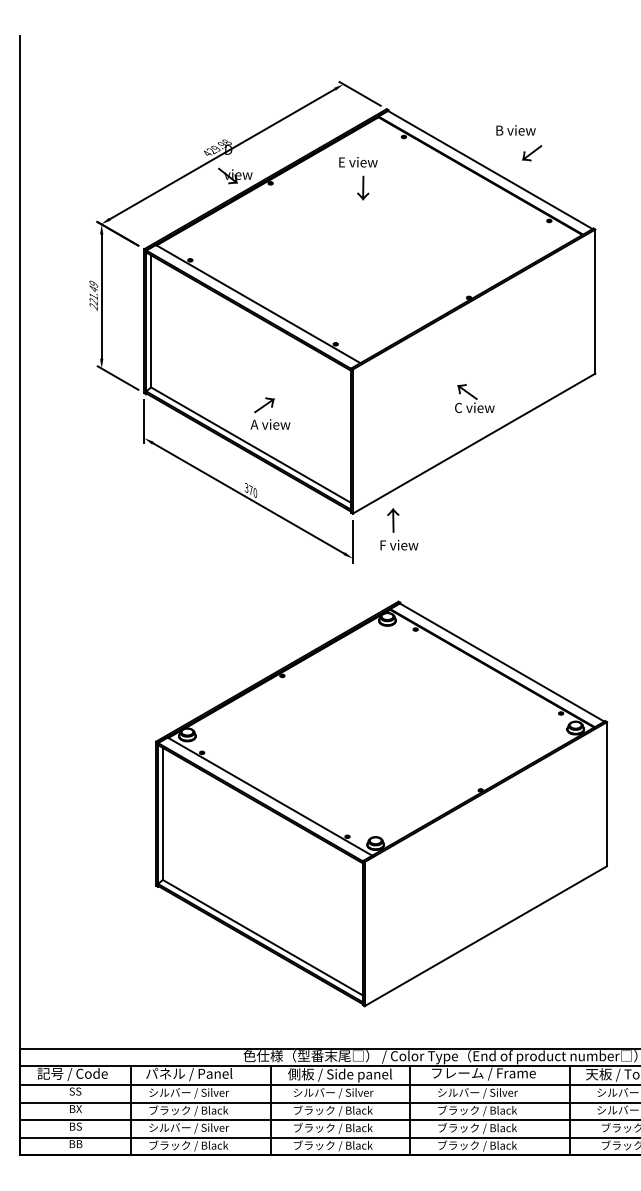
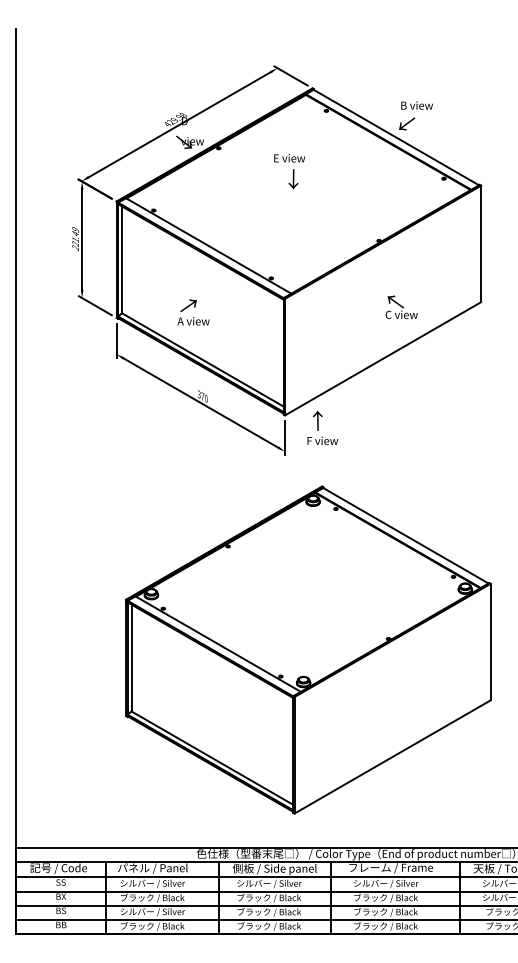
text: (532, 152) -> (407, 123), moved
text: (358, 178) -> (289, 171), moved
text: (474, 397) -> (401, 306), moved
text: (270, 413) -> (193, 312), moved

